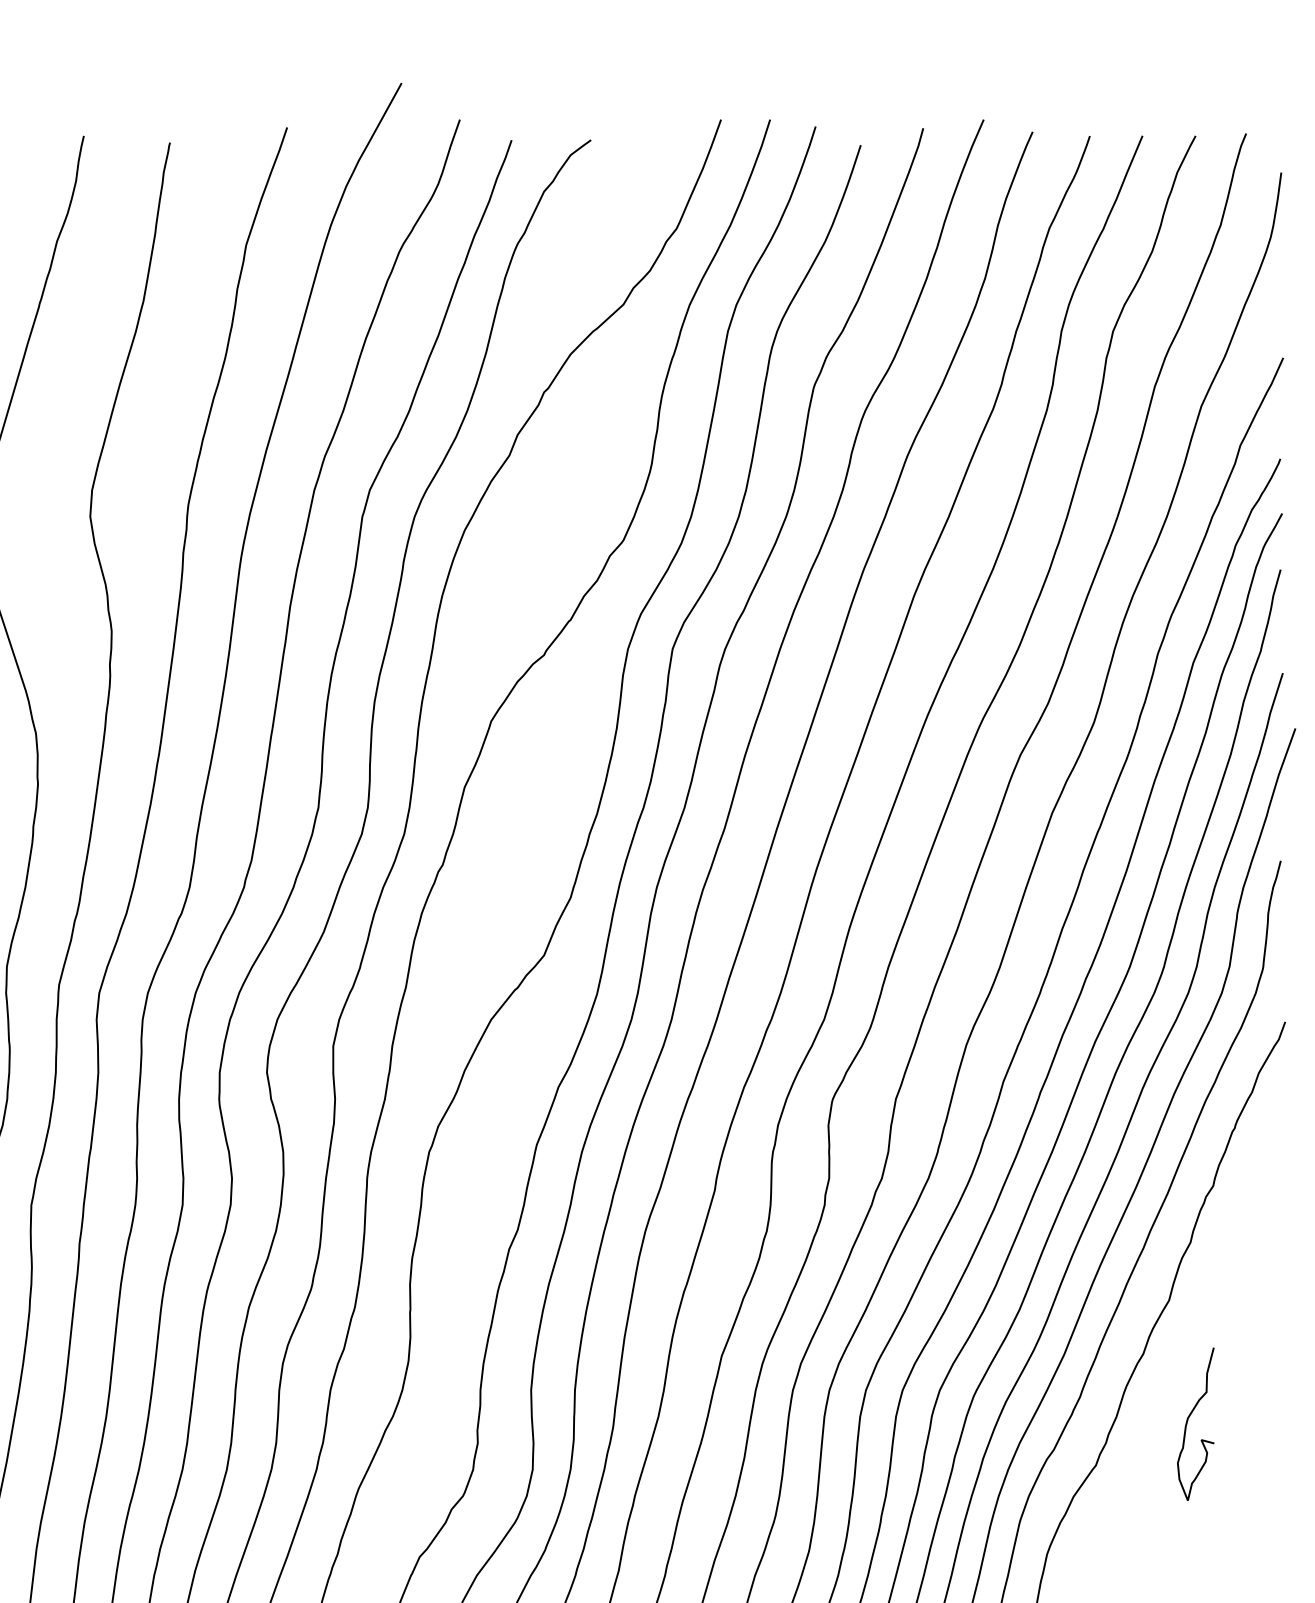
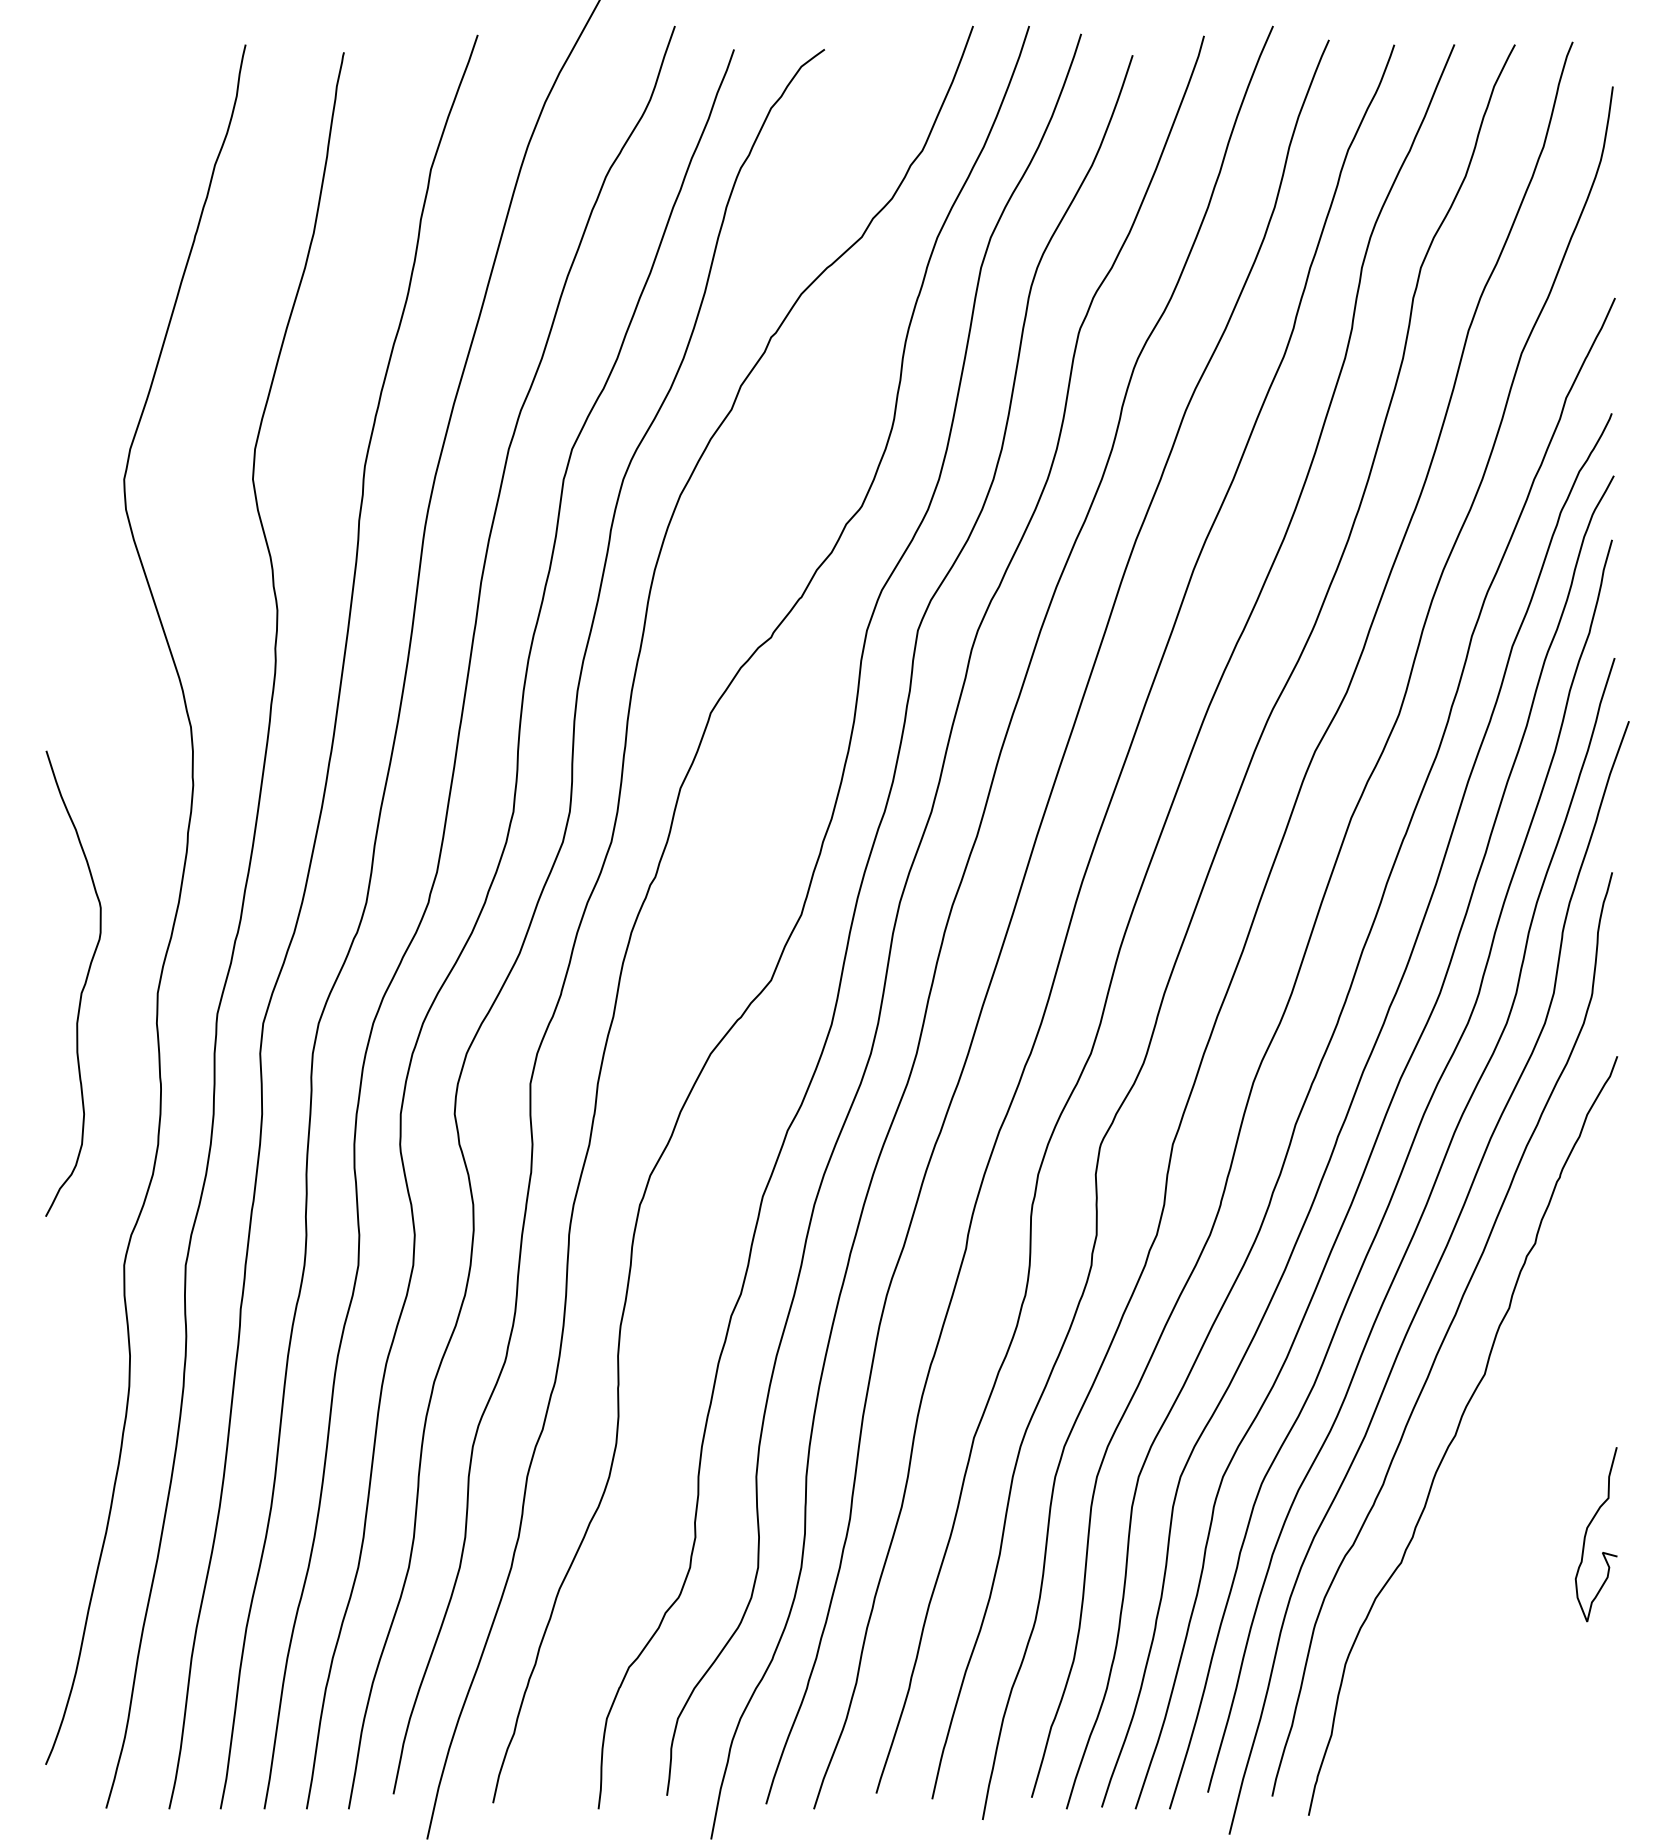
curve: (1188, 1421) -> (1587, 1531), moved

